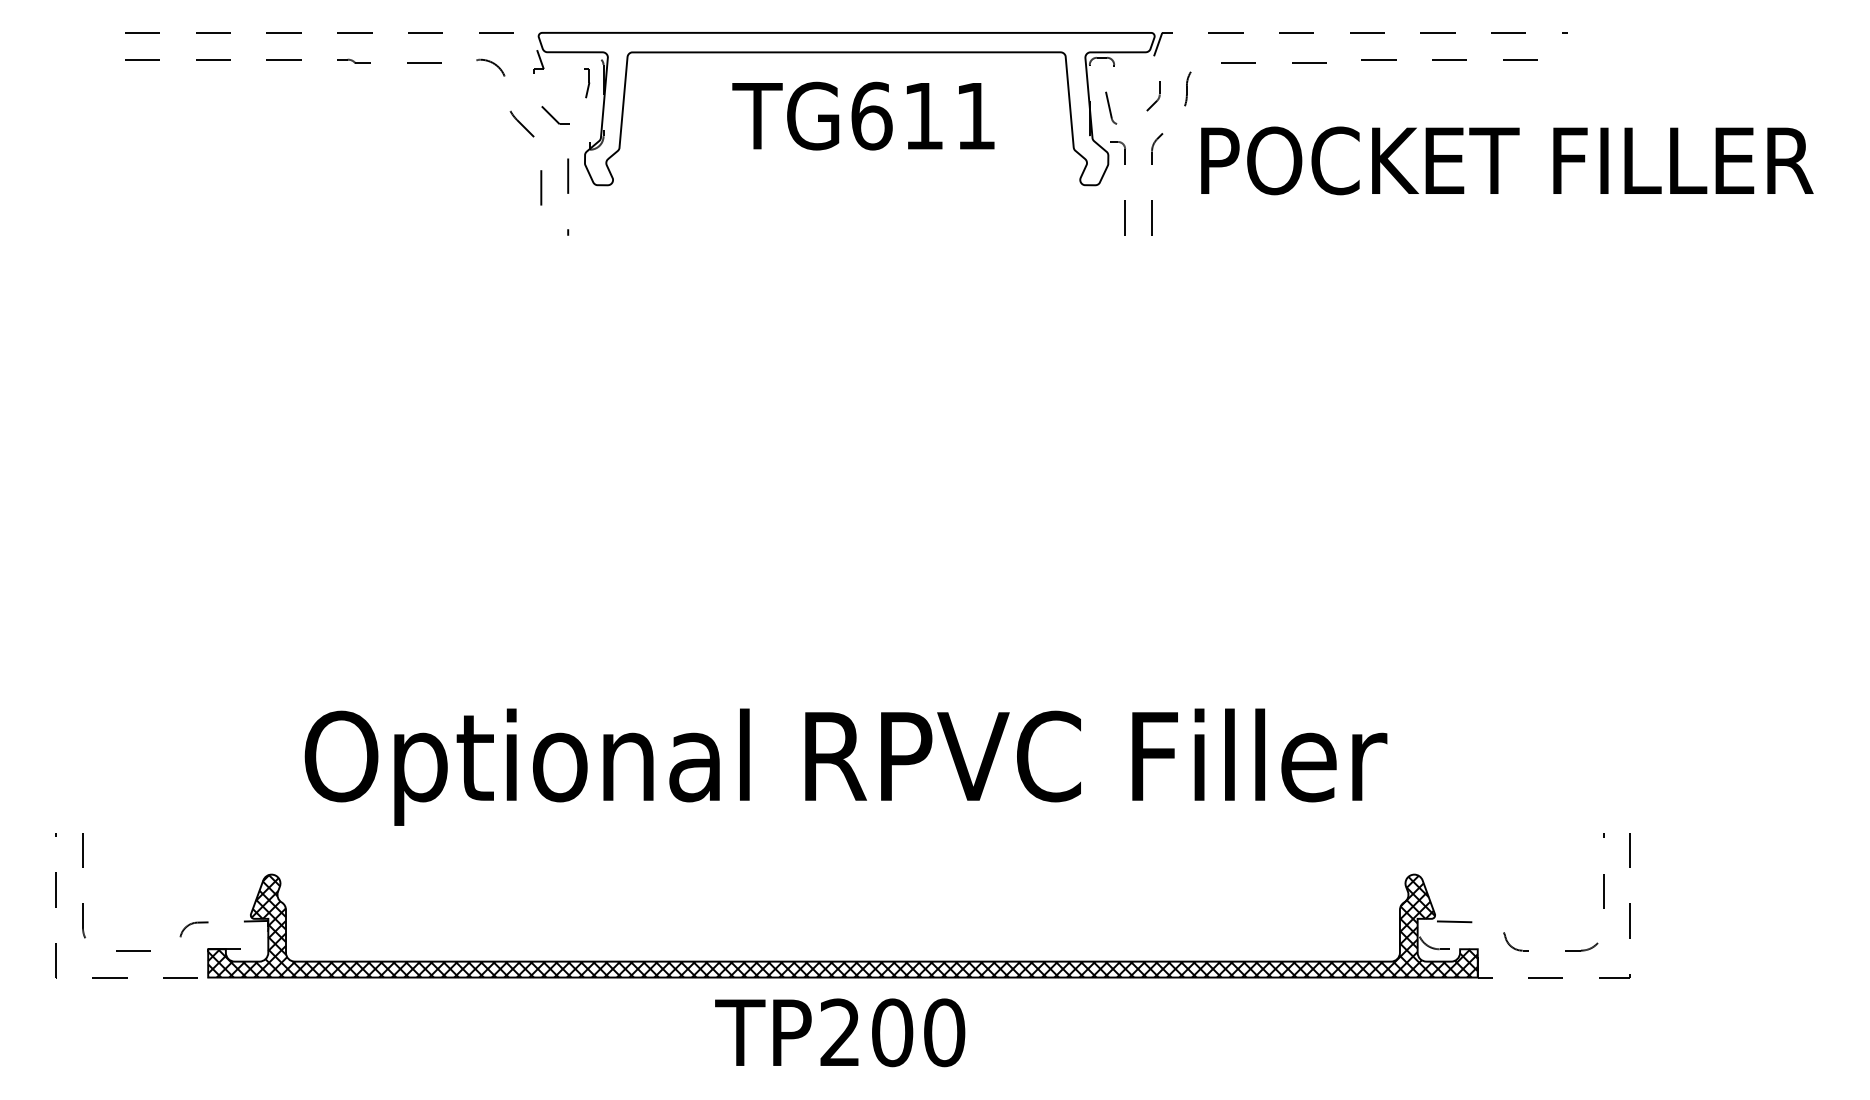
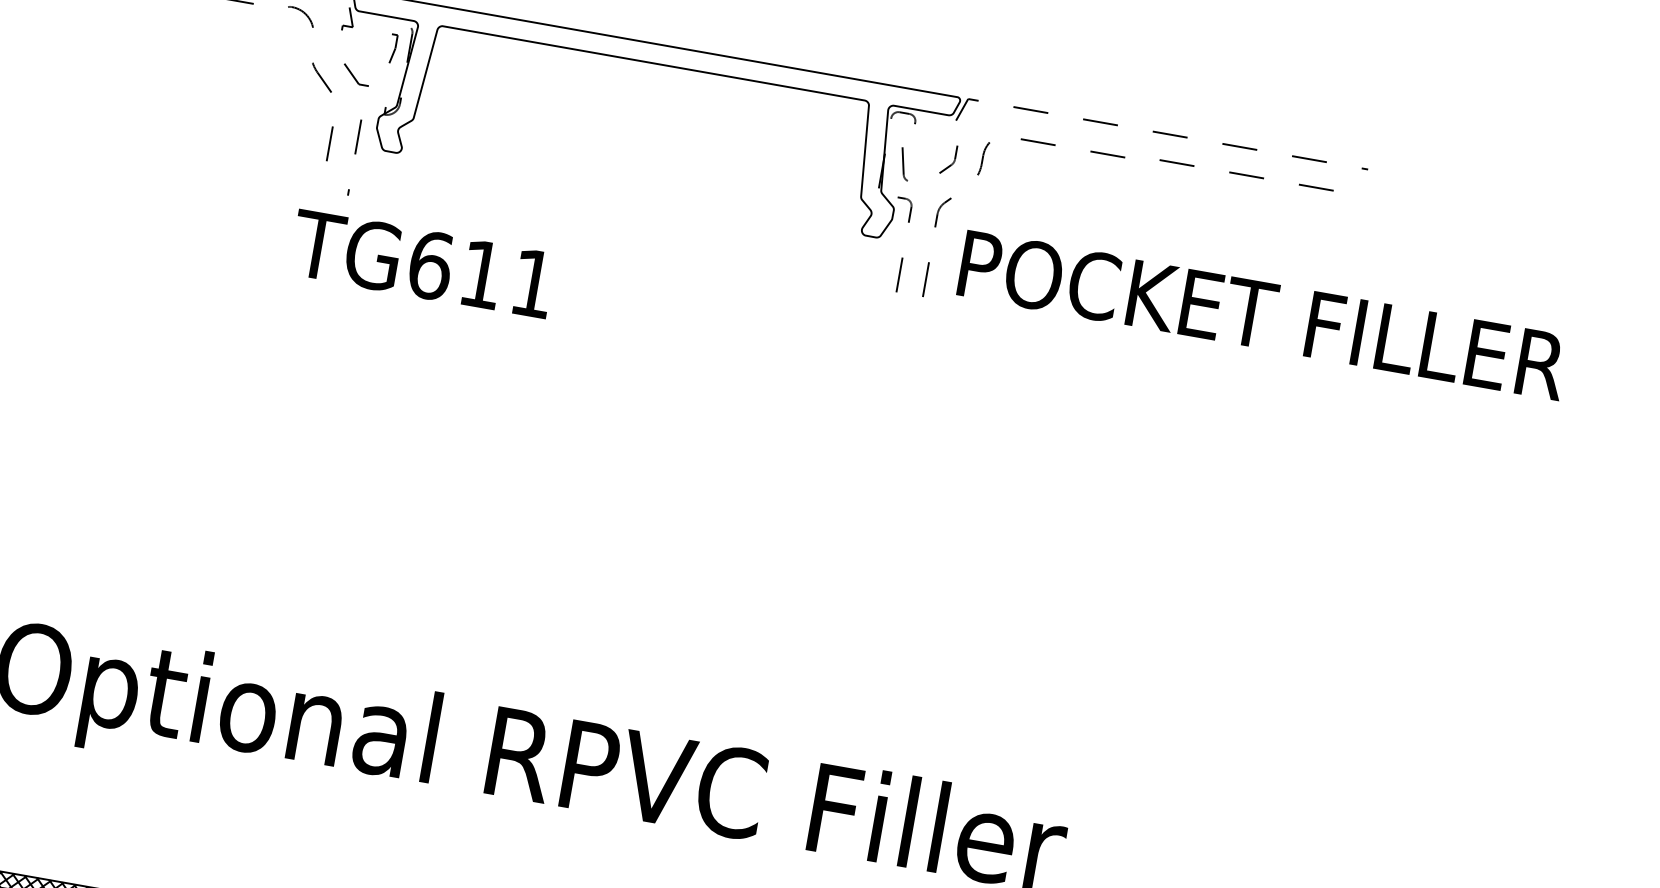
text: (863, 115) -> (422, 263), moved
text: (1507, 160) -> (1263, 315), moved

